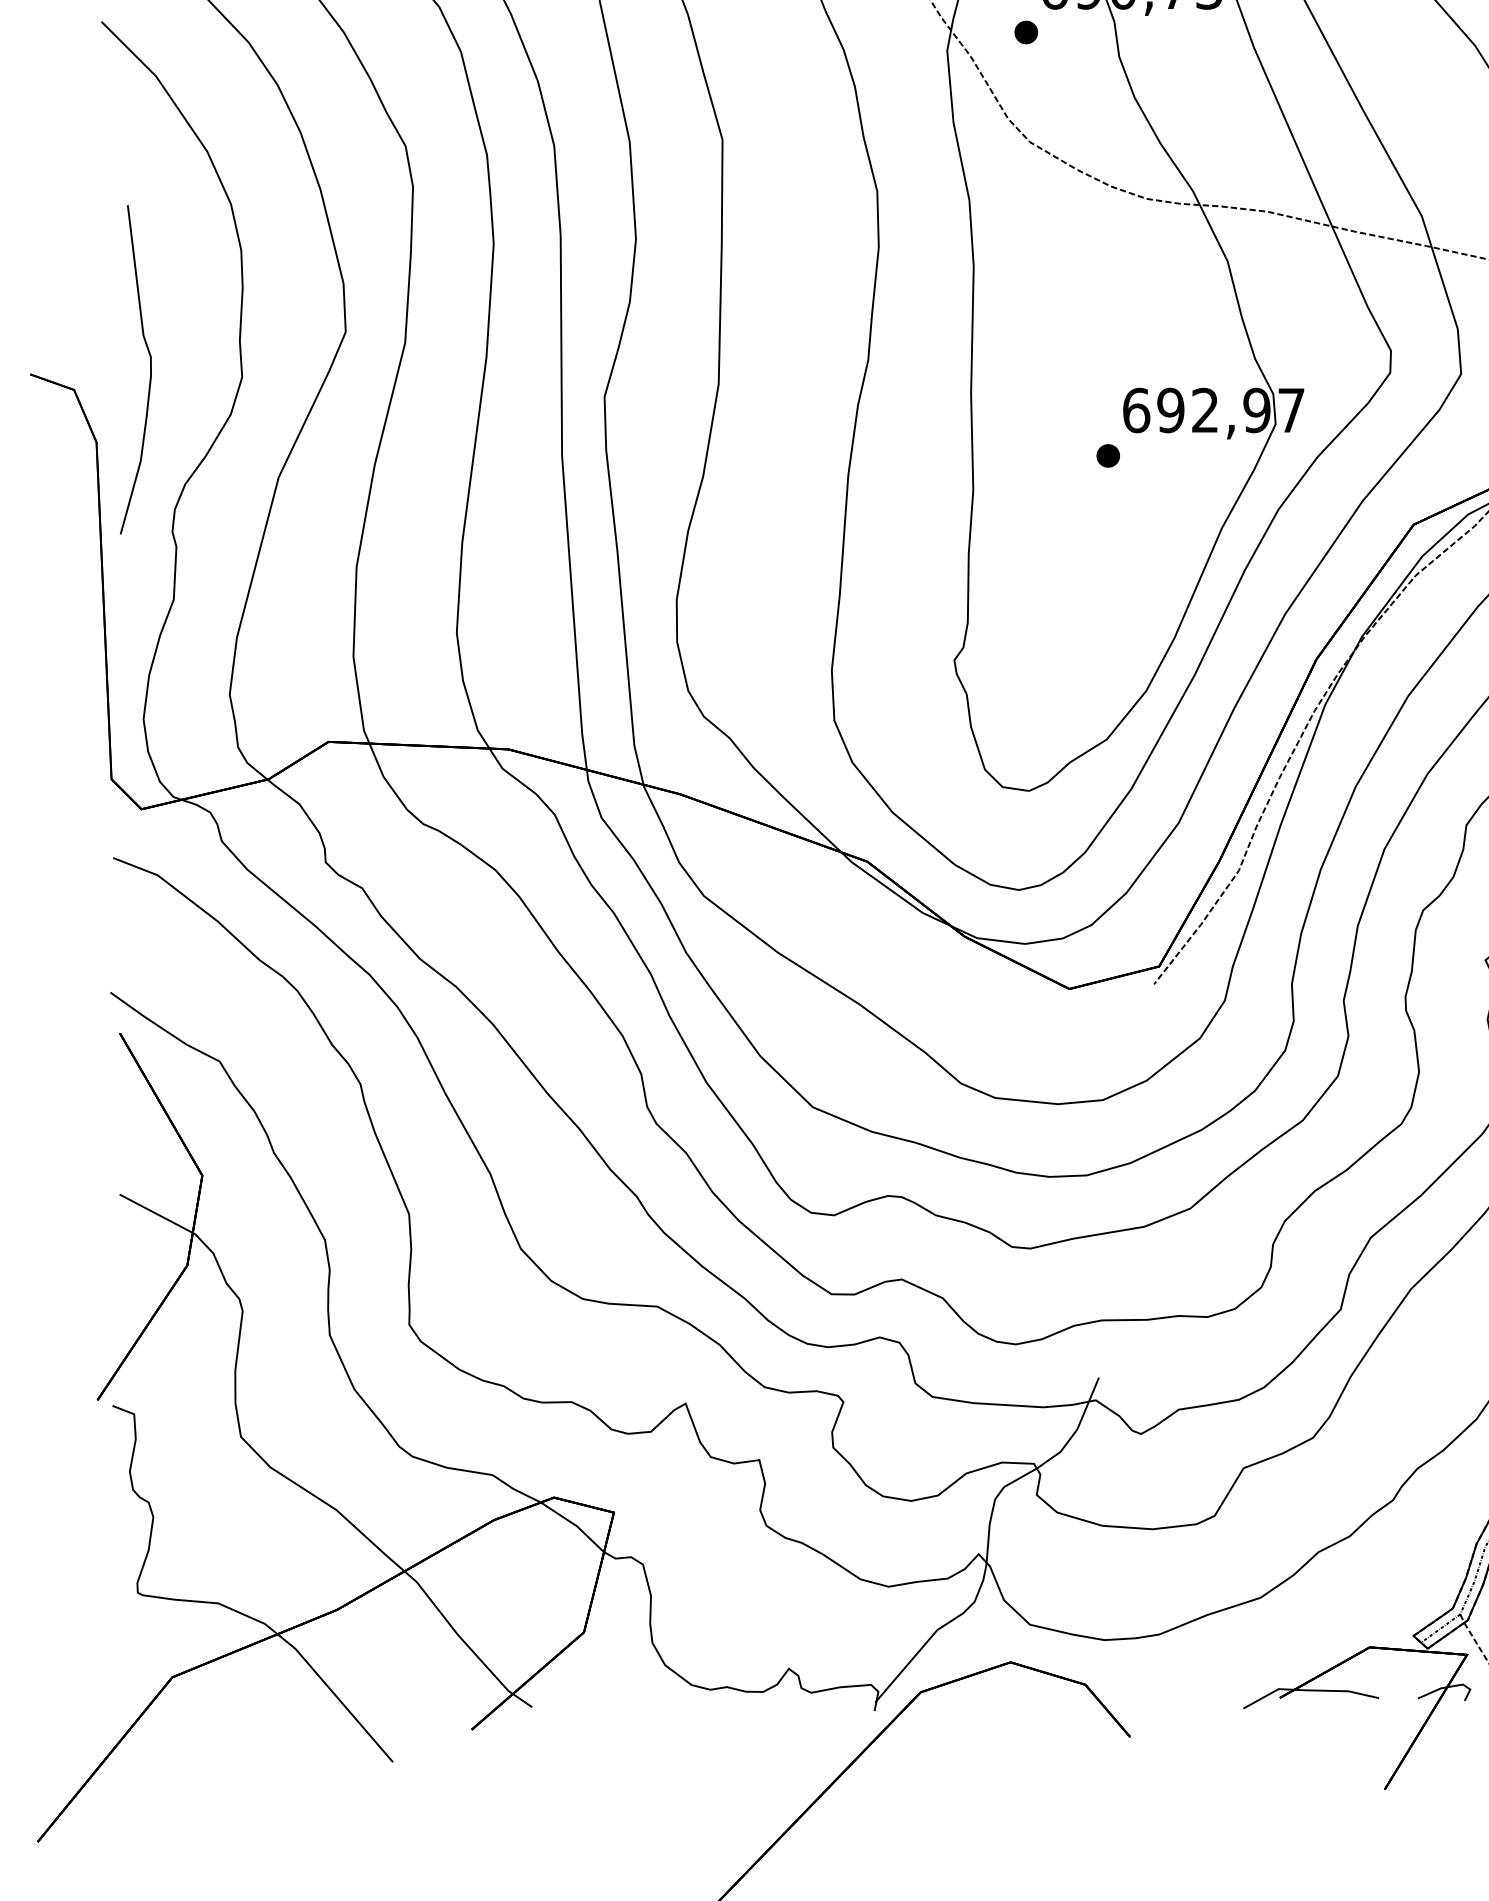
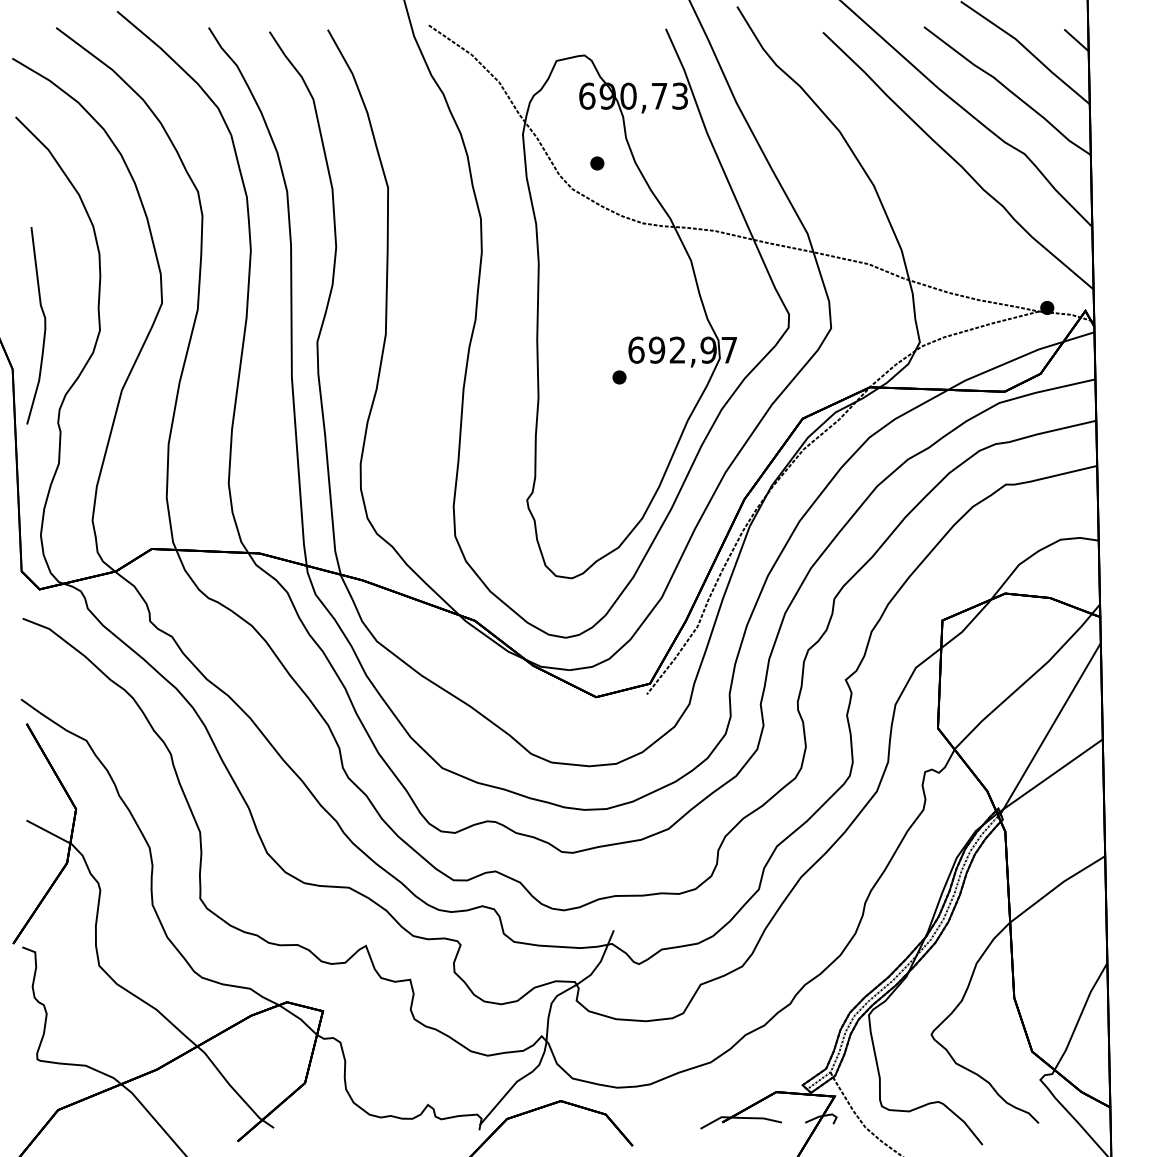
part: (1026, 32) -> (597, 163), moved

